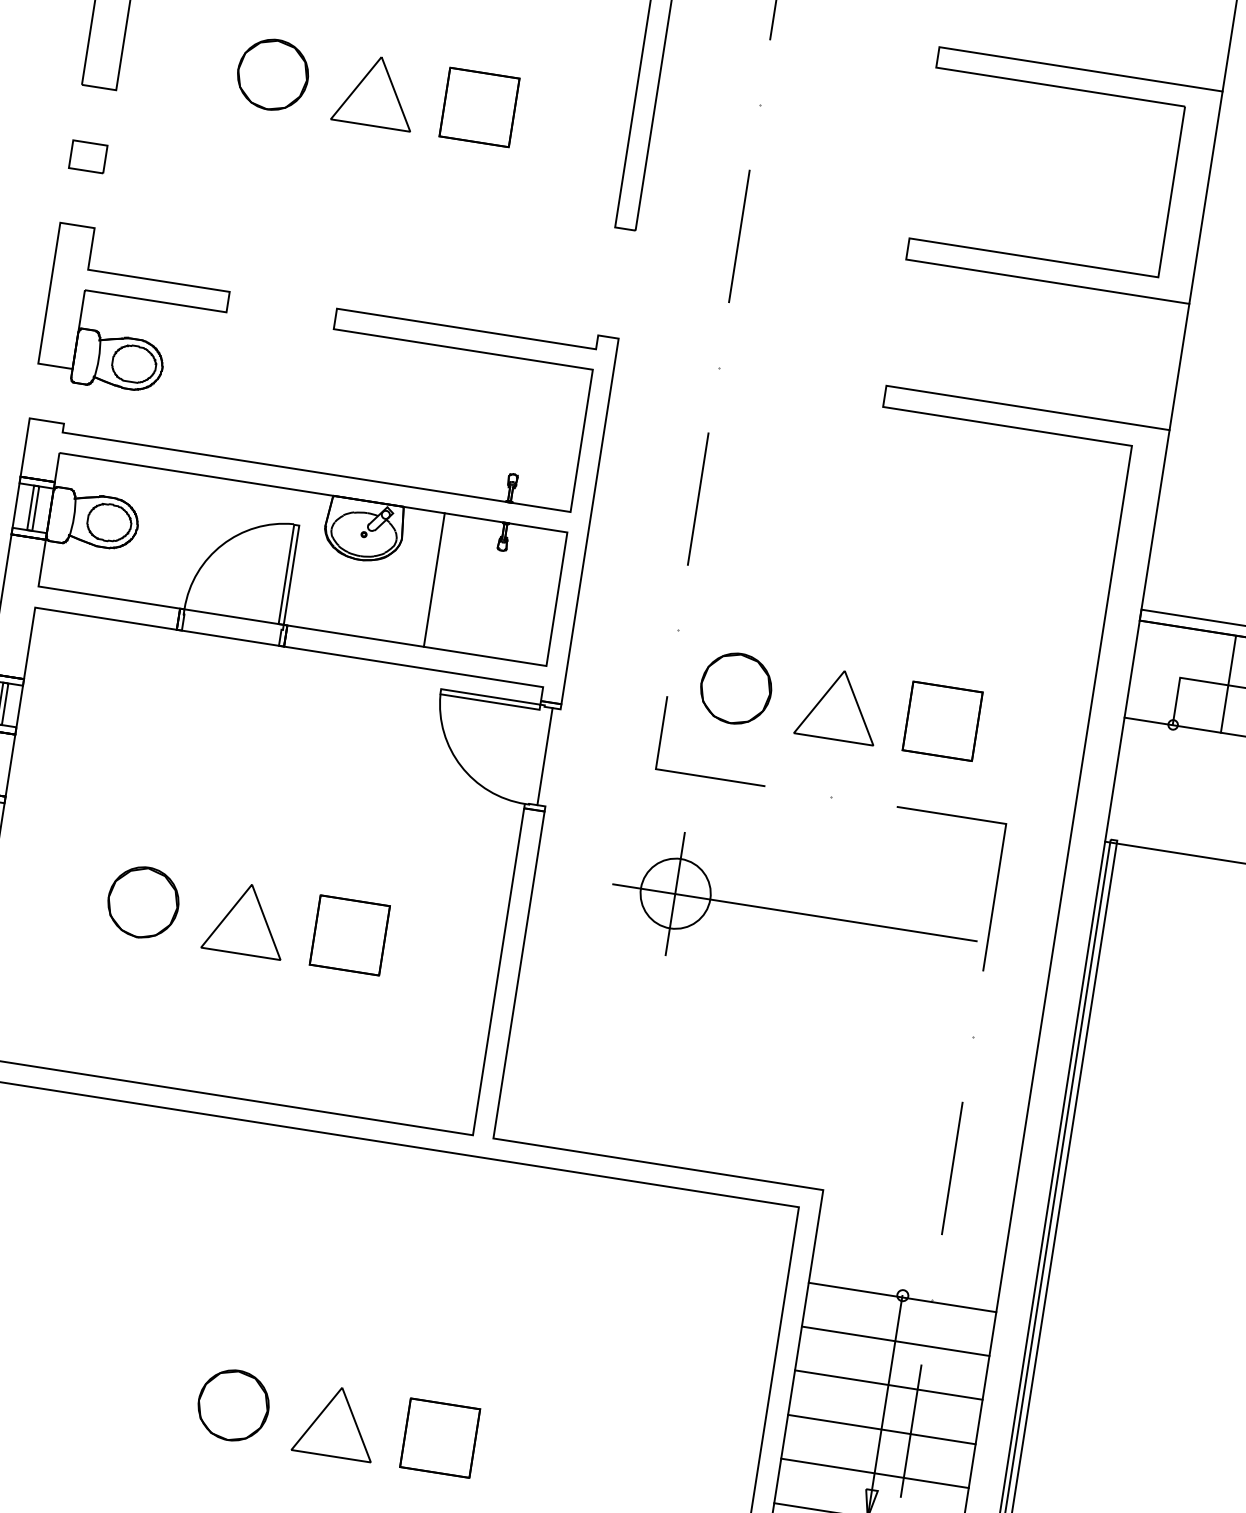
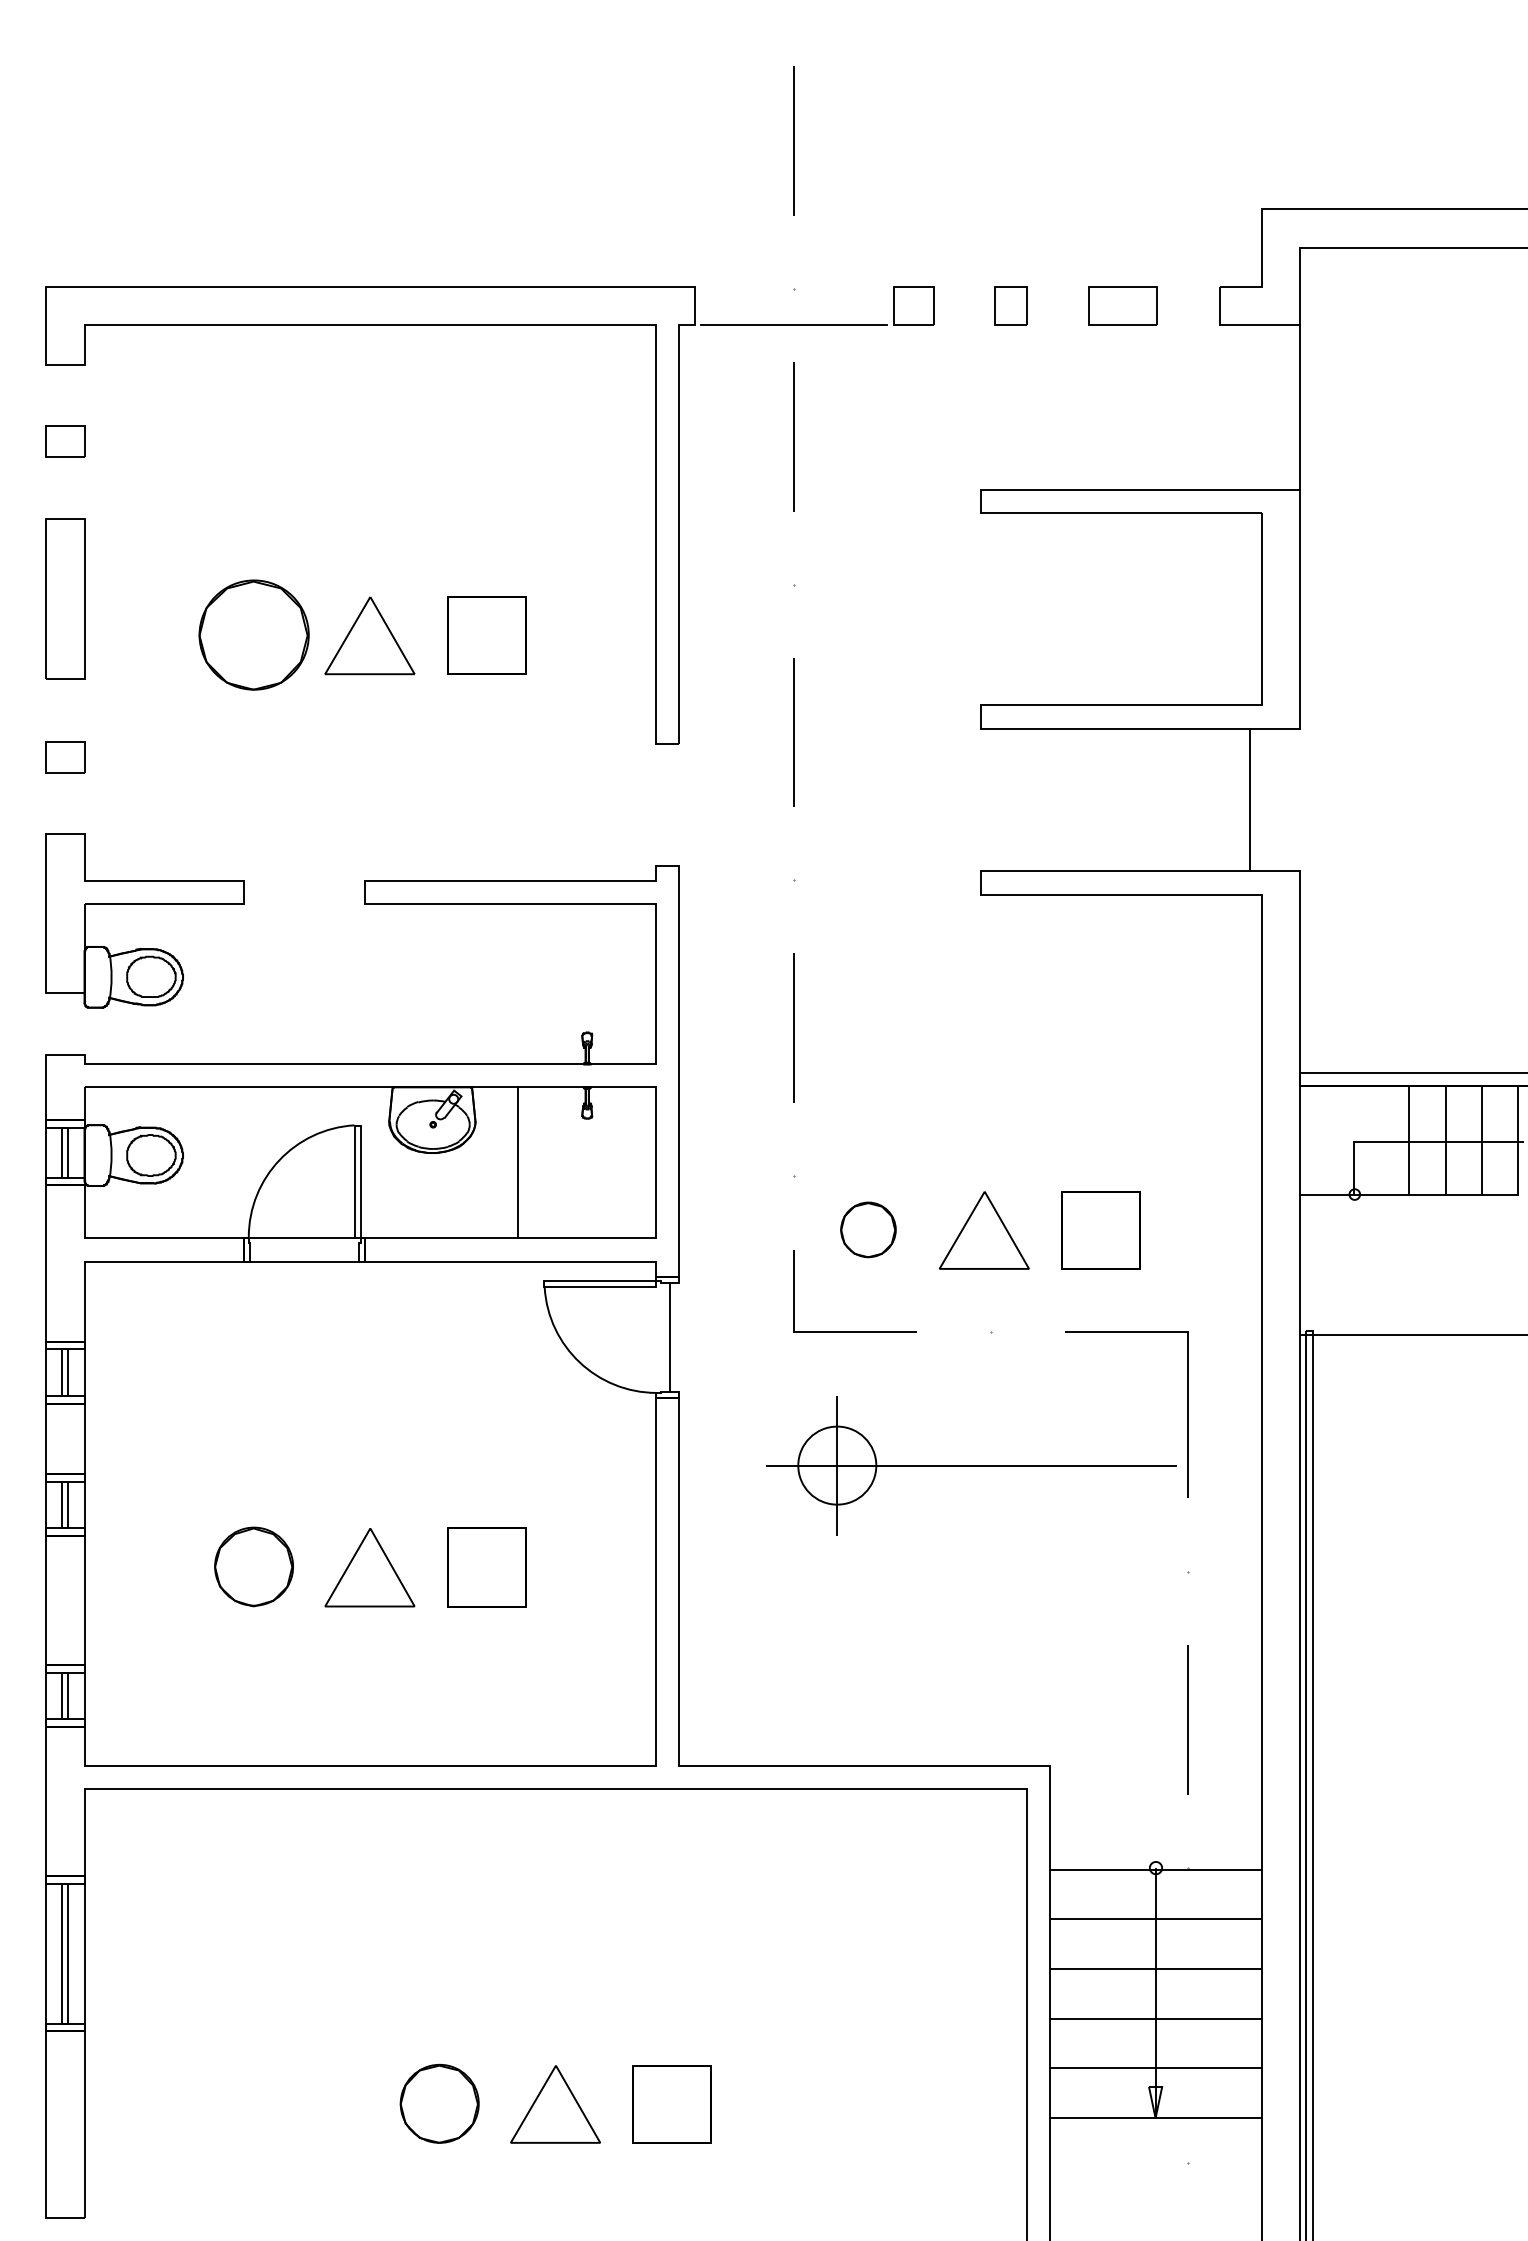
part: (272, 74) -> (253, 635), size x1.4
line: (1179, 367) -> (1250, 800), moved
part: (736, 688) -> (868, 1229), size x0.7
line: (911, 1431) -> (1188, 2015), removed

